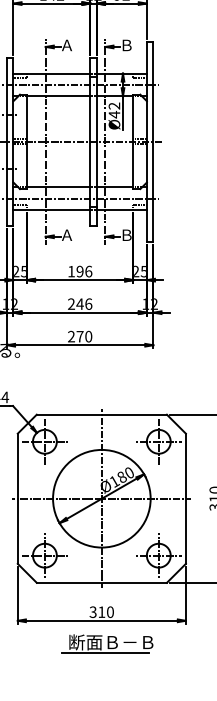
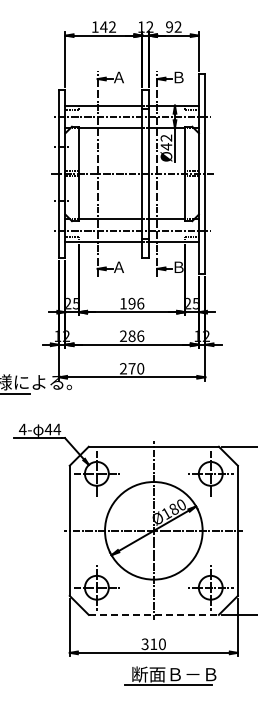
text: (79, 304) -> (131, 336), 246 -> 286
line: (102, 582) -> (154, 614), solid -> dashed
part: (107, 643) -> (170, 675), moved

